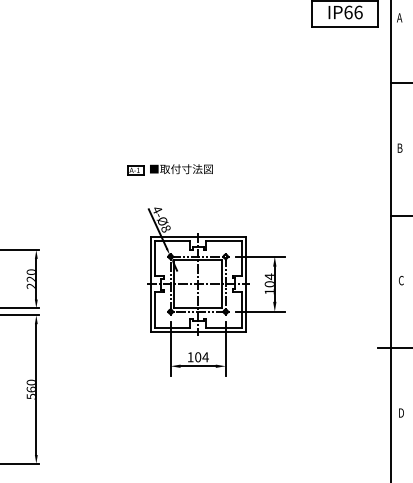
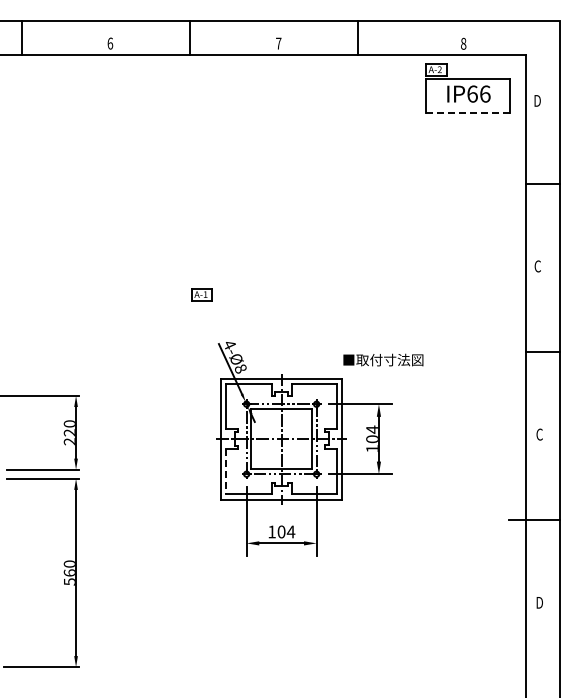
text: (399, 17) -> (537, 100), A -> D
line: (345, 26) -> (468, 112), solid -> dashed
text: (399, 148) -> (537, 266), B -> C
text: (181, 168) -> (383, 359), moved
line: (154, 309) -> (226, 471), solid -> dashed

